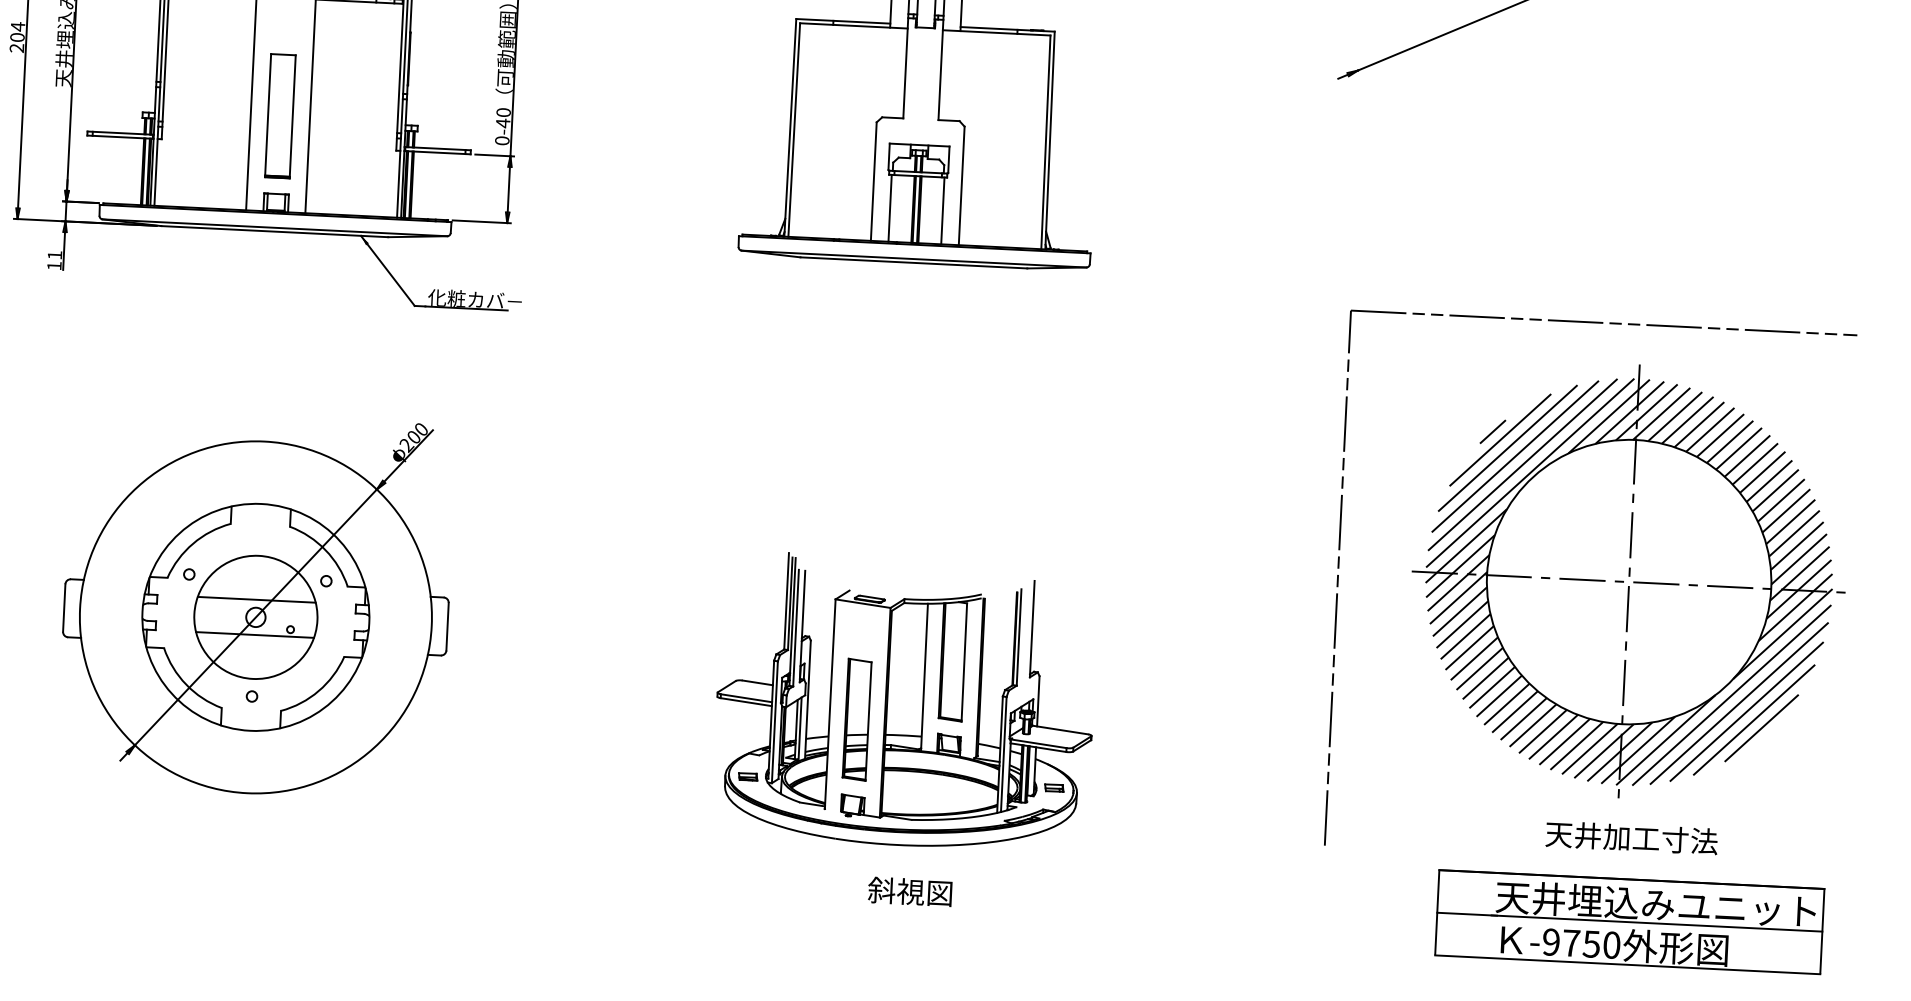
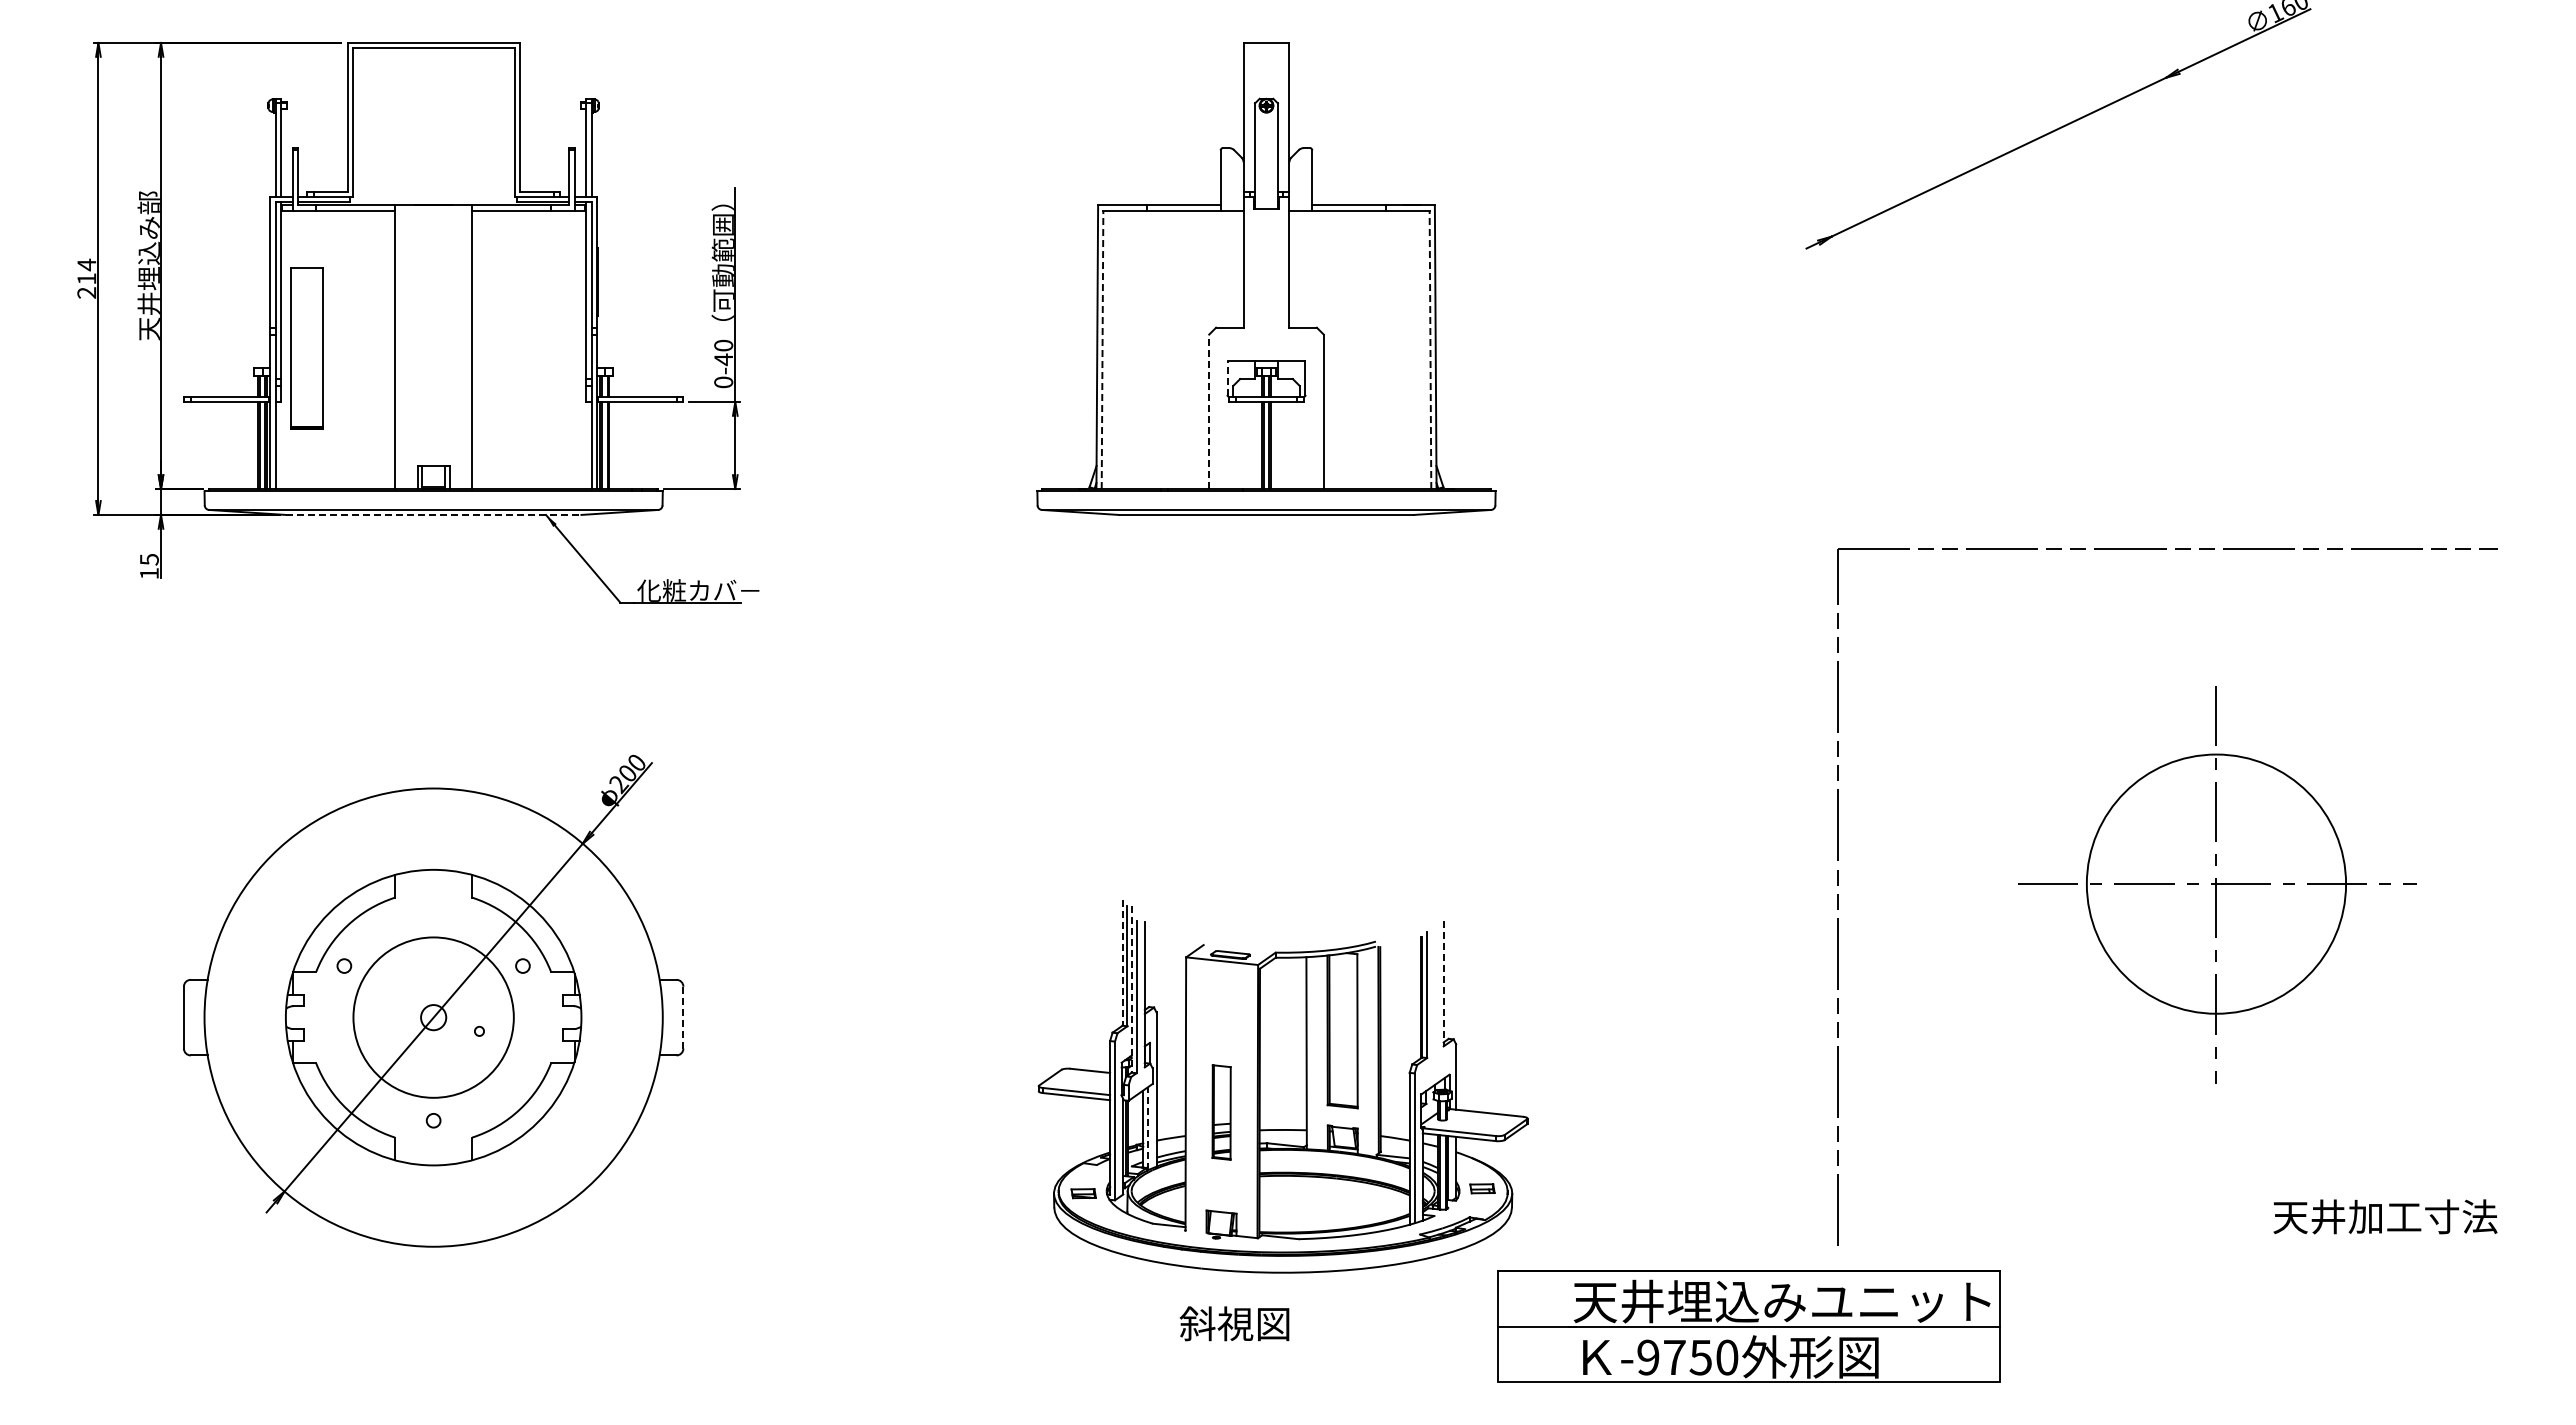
text: (17, 37) -> (86, 278), 204 -> 214
part: (280, 116) -> (306, 348), moved
line: (794, 129) -> (1102, 349), solid -> dashed
line: (1045, 142) -> (1430, 349), solid -> dashed
line: (889, 156) -> (1227, 378), solid -> dashed
line: (874, 181) -> (1209, 411), solid -> dashed
line: (890, 208) -> (1232, 445), removed
line: (942, 210) -> (1300, 445), removed
line: (274, 231) -> (433, 514), solid -> dashed
text: (55, 255) -> (149, 559), 11 -> 15
part: (1628, 581) -> (2215, 883), size x0.7
line: (256, 599) -> (433, 994), removed
line: (786, 600) -> (1122, 962), solid -> dashed
line: (792, 622) -> (1131, 989), solid -> dashed
line: (447, 626) -> (683, 1017), solid -> dashed
line: (1032, 629) -> (1443, 983), solid -> dashed
line: (254, 634) -> (433, 1040), removed
part: (856, 719) -> (1221, 1112), size x0.6
line: (800, 729) -> (1148, 1128), solid -> dashed
text: (1631, 837) -> (2385, 1216), moved
text: (910, 891) -> (1234, 1323), moved
part: (1629, 922) -> (1748, 1326), moved

